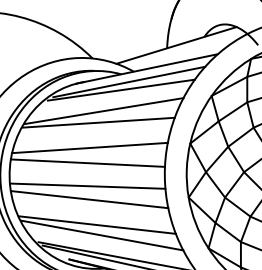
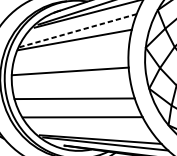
line: (104, 110) -> (78, 30), solid -> dashed
line: (89, 147) -> (70, 59), removed
line: (87, 185) -> (71, 88), removed
line: (102, 235) -> (87, 124), removed

